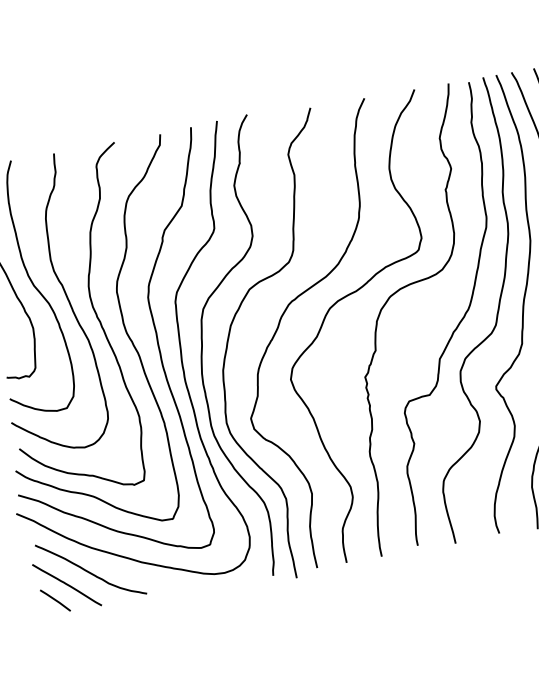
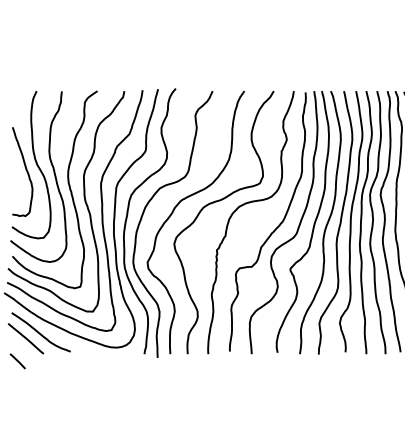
line: (54, 600) -> (17, 361), moved

